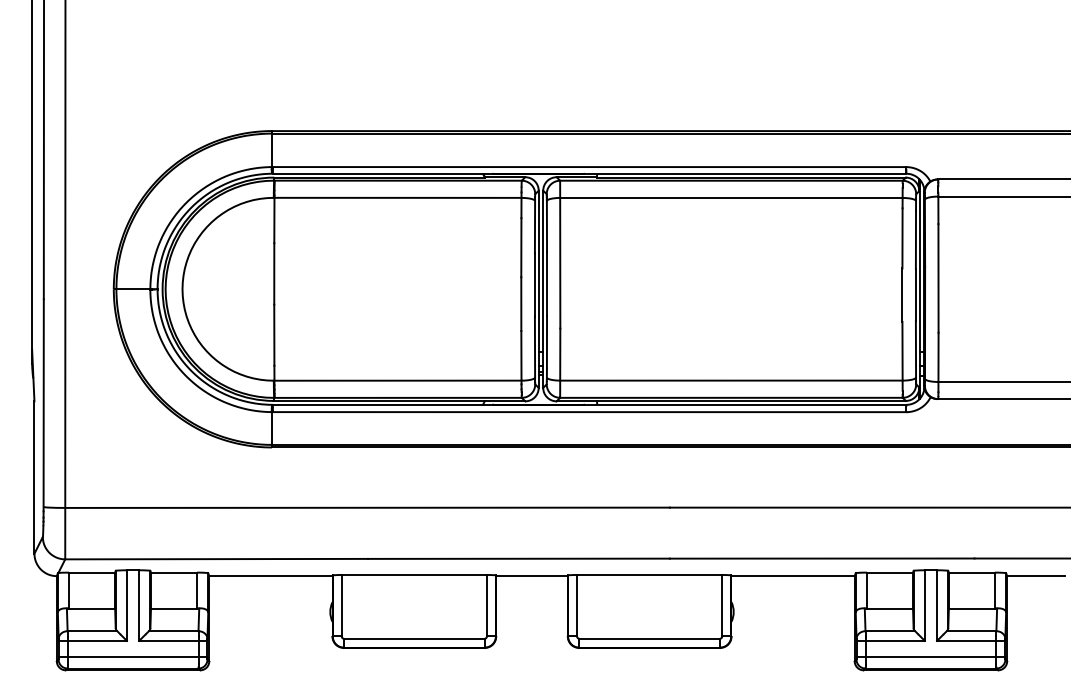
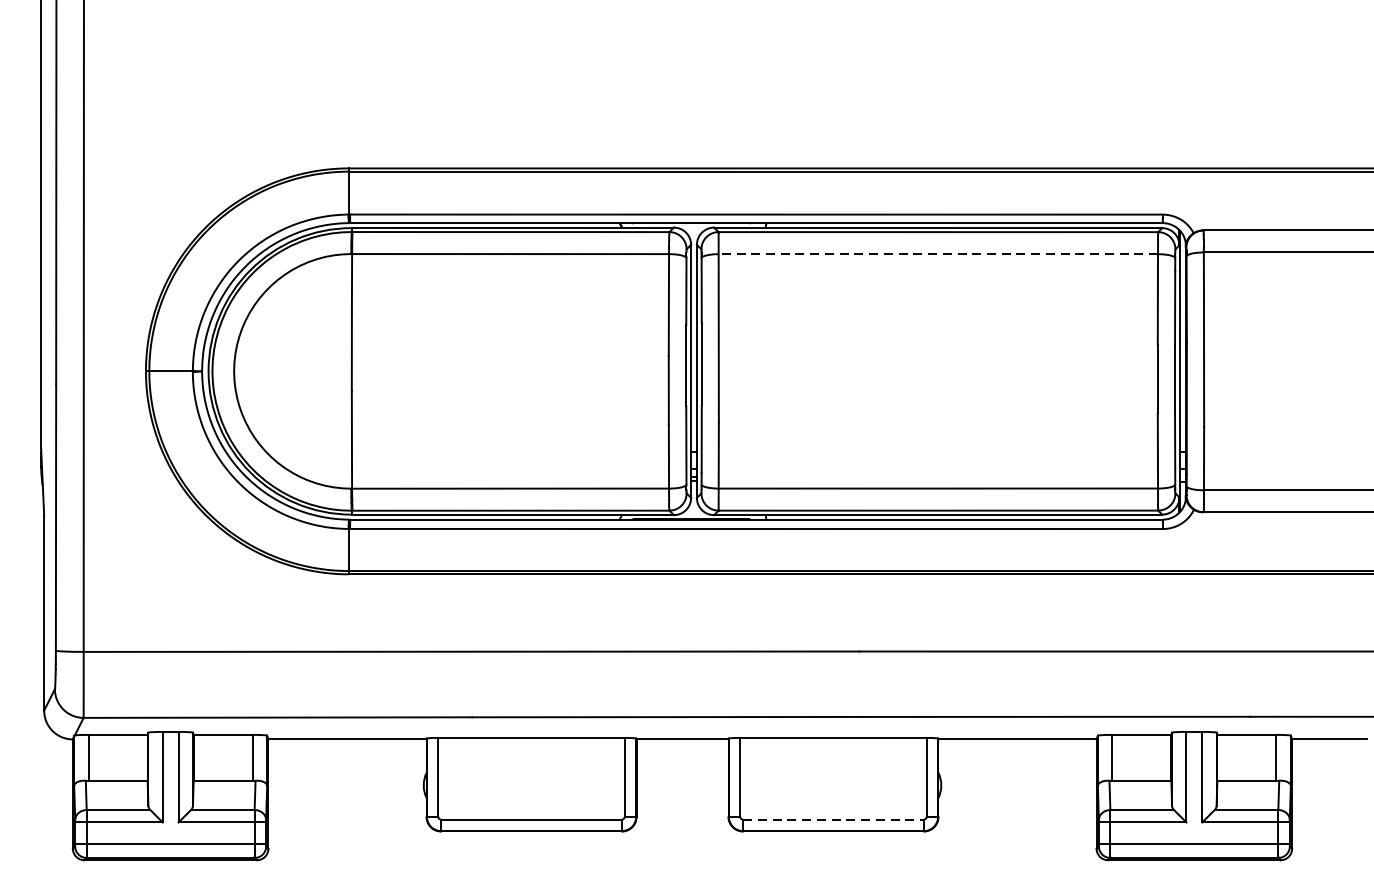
line: (730, 197) -> (937, 253), solid -> dashed
line: (650, 638) -> (834, 819), solid -> dashed

